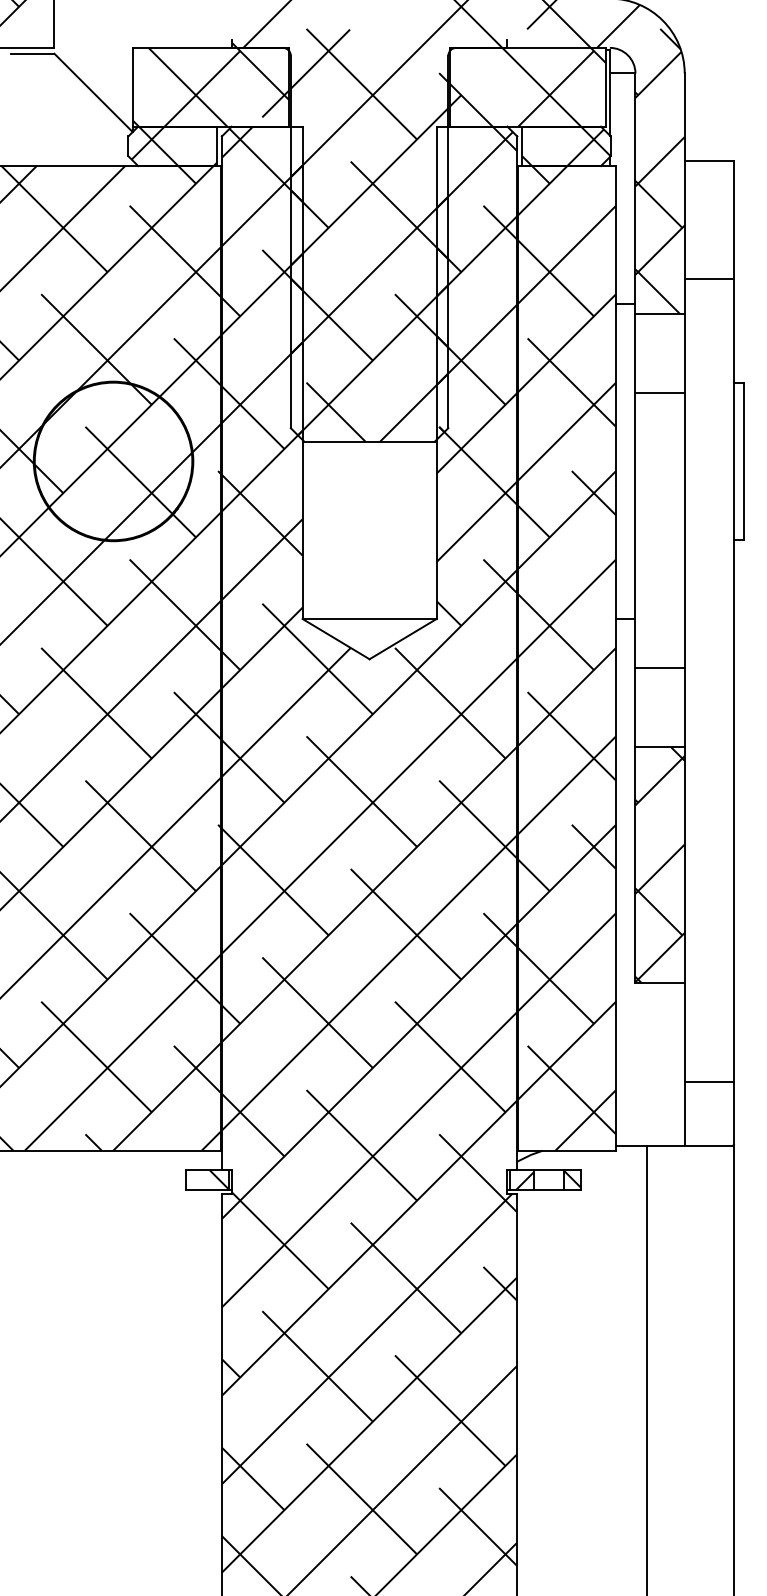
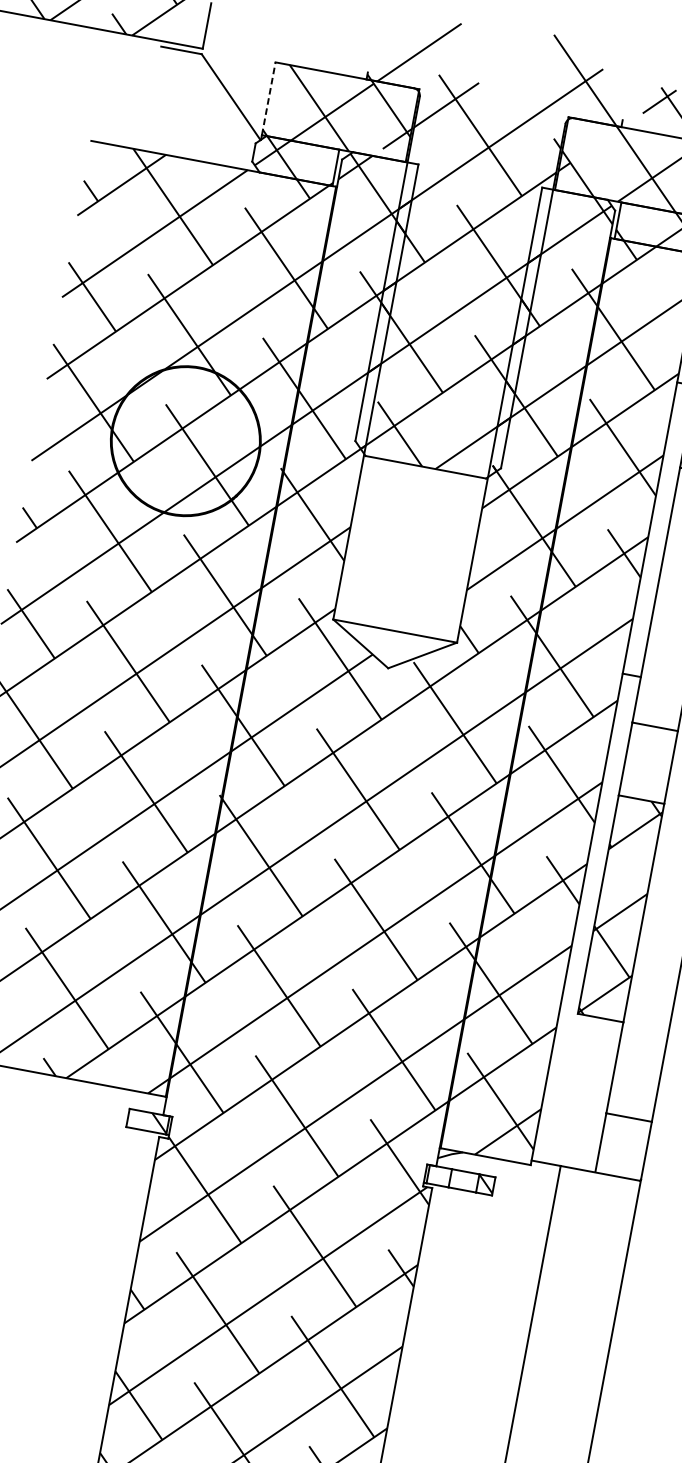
line: (133, 86) -> (269, 98), solid -> dashed
hatch: (524, 1180) -> (441, 1176), removed

